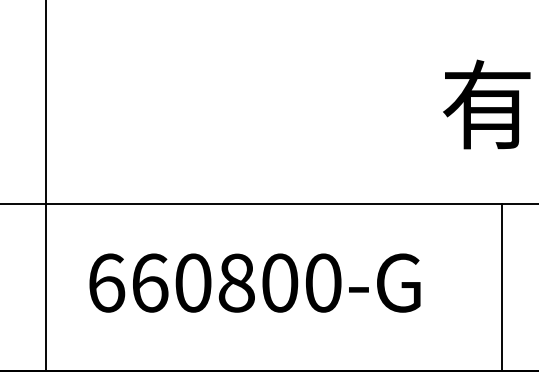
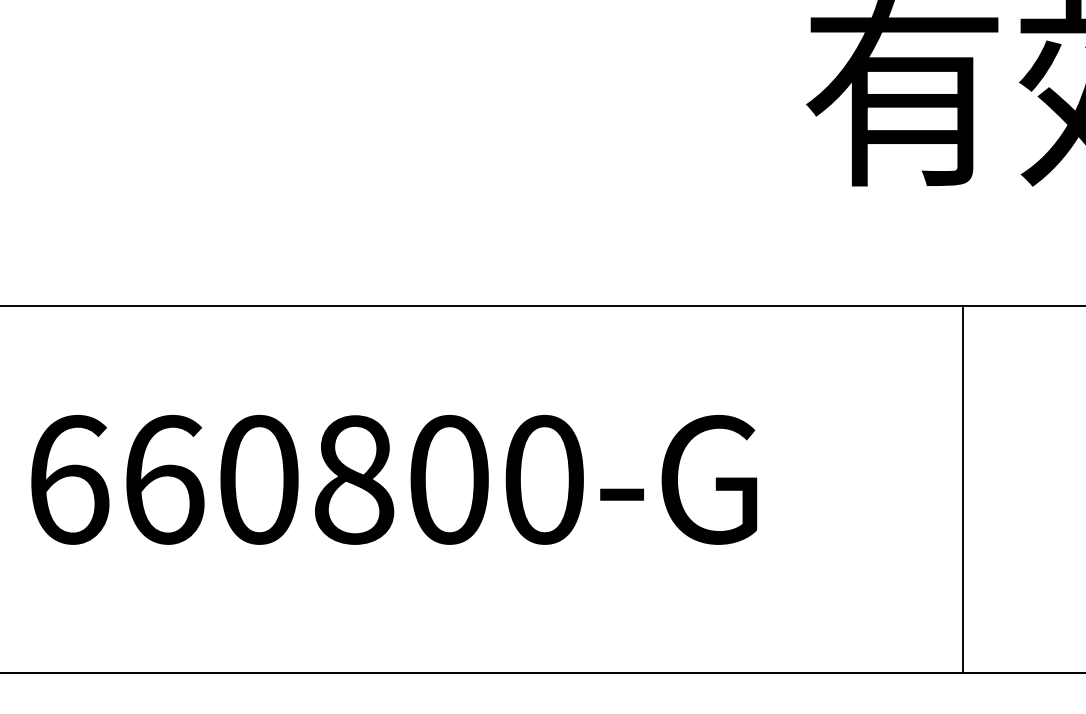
line: (502, 287) -> (963, 489), moved

